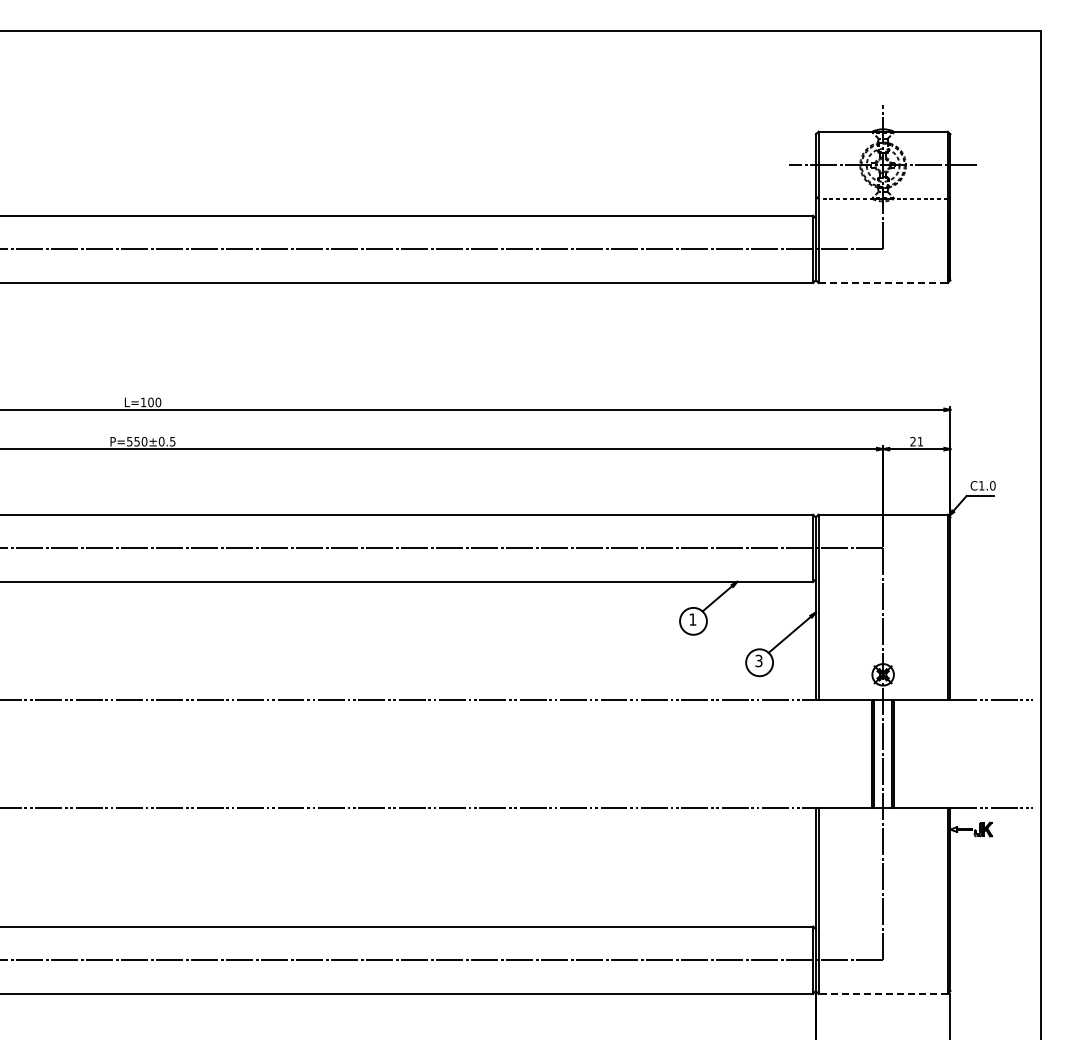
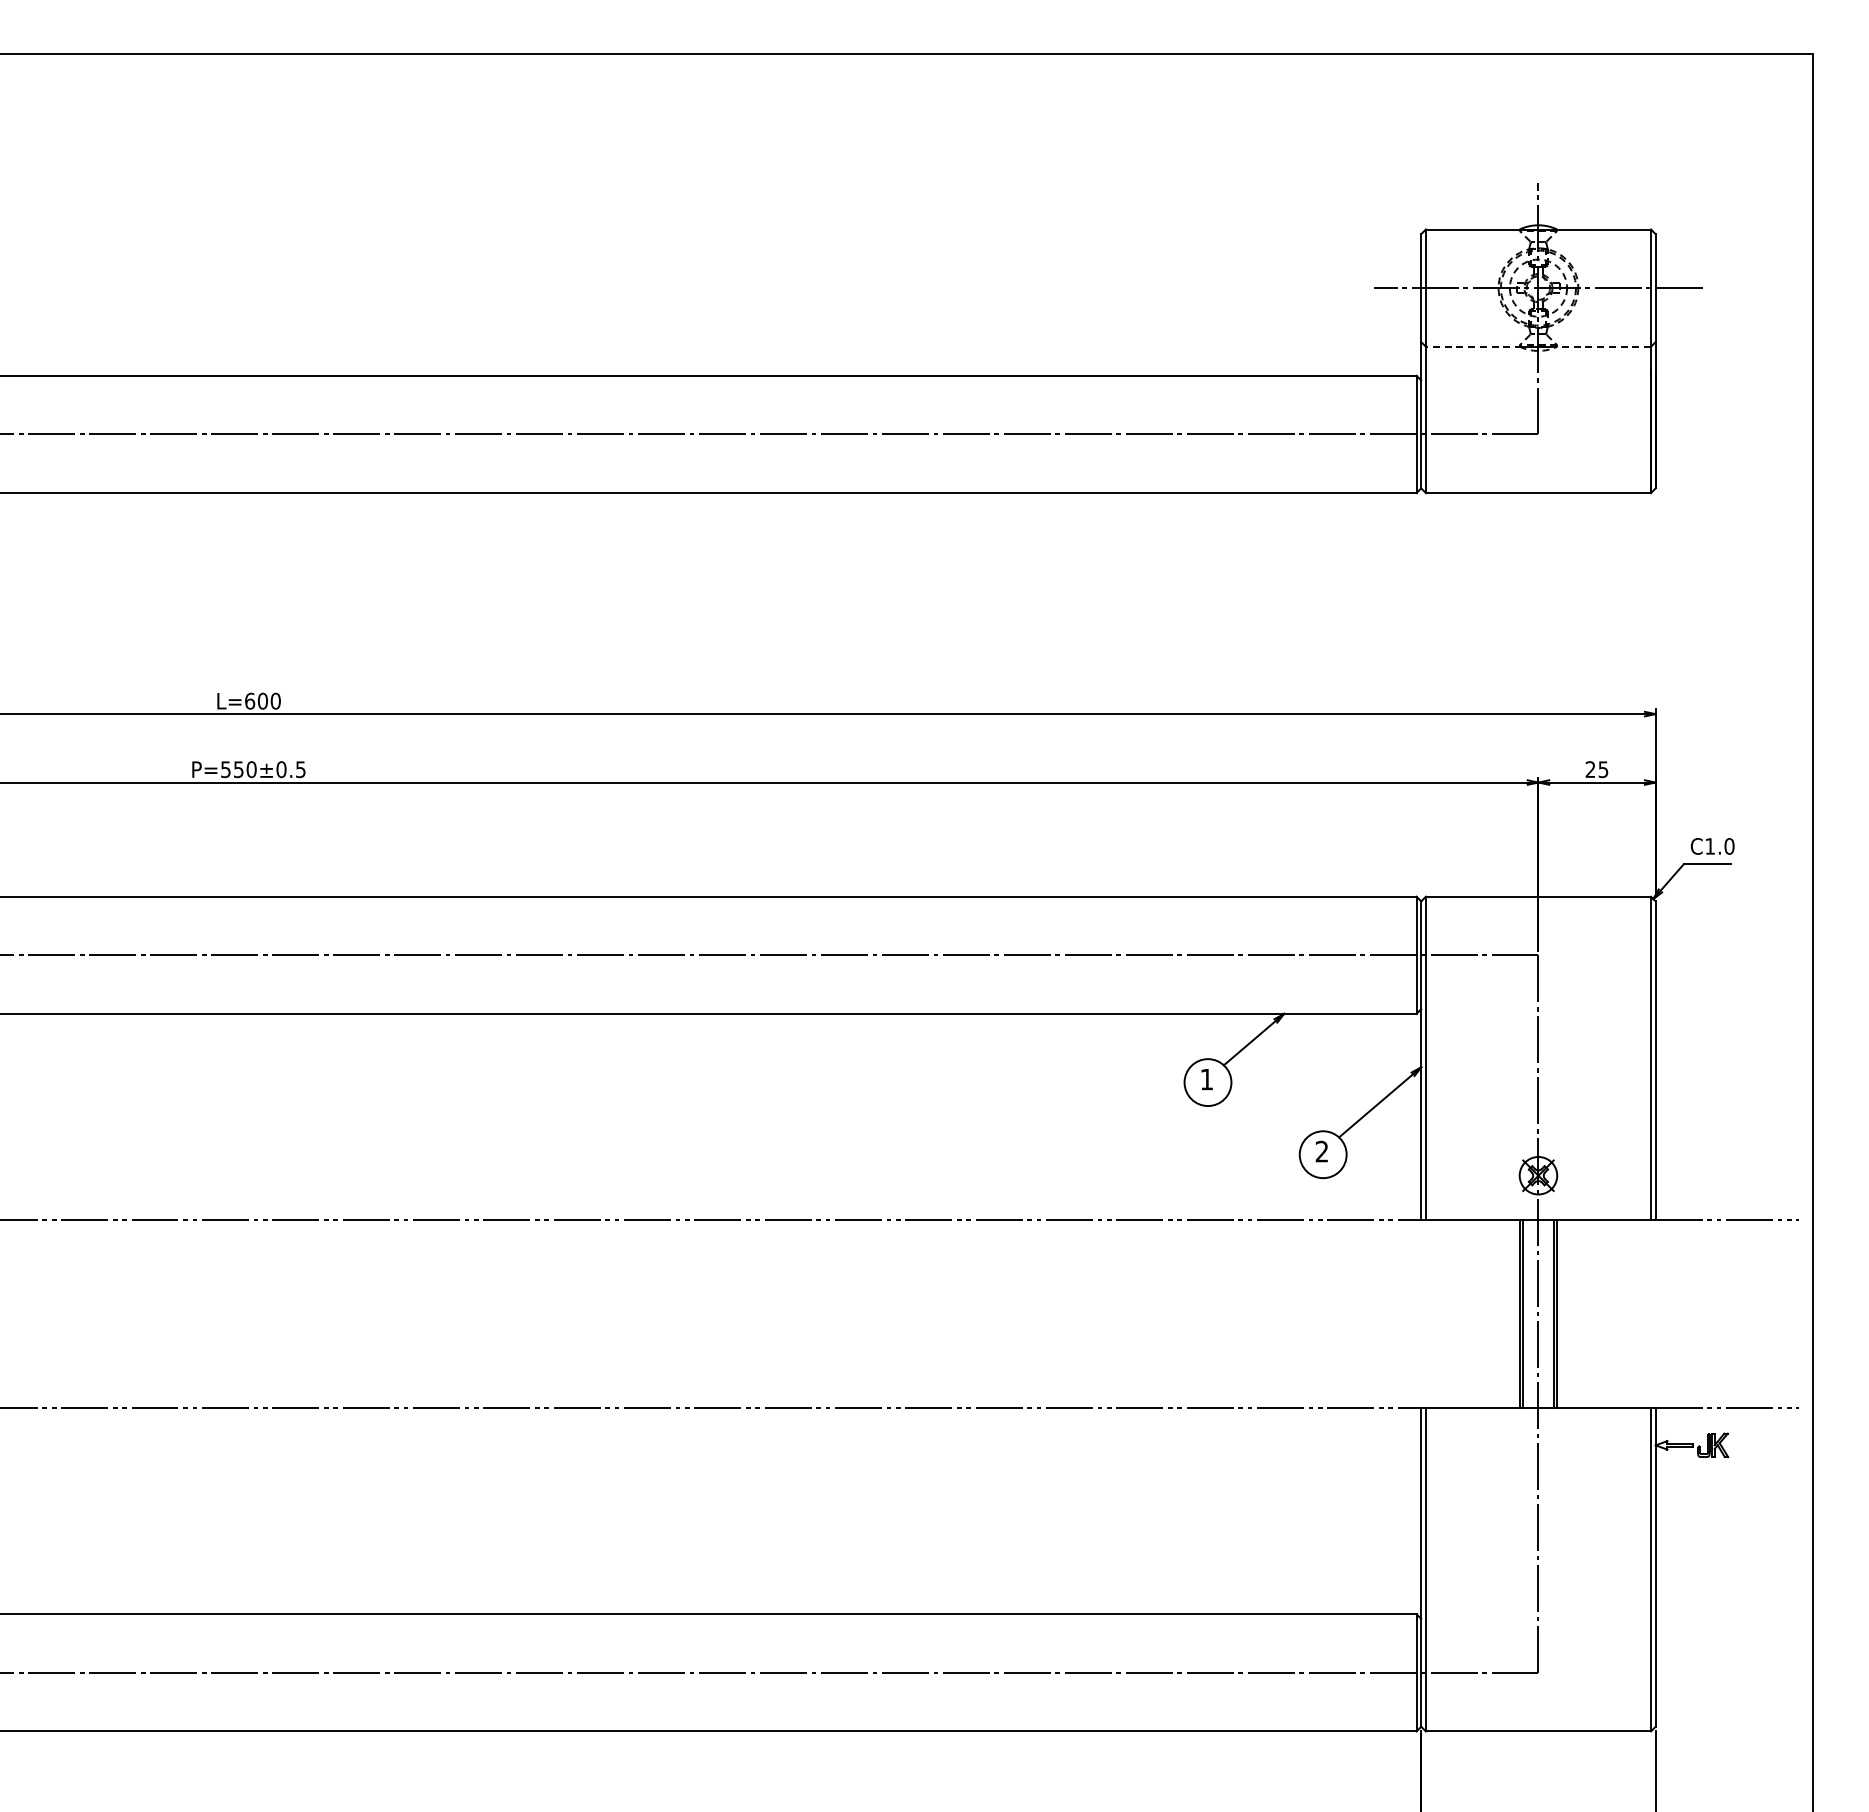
line: (883, 282) -> (1539, 492), dashed -> solid
text: (143, 402) -> (249, 701), L=100 -> L=600
text: (920, 441) -> (1603, 769), 21 -> 25
text: (758, 661) -> (1321, 1152), 3 -> 2
line: (883, 993) -> (1539, 1730), dashed -> solid

